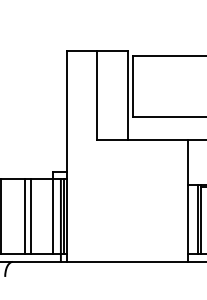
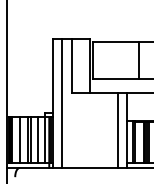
line: (82, 156) -> (62, 103), added
line: (172, 200) -> (117, 130), added
line: (13, 216) -> (20, 140), added
line: (43, 216) -> (38, 140), added

